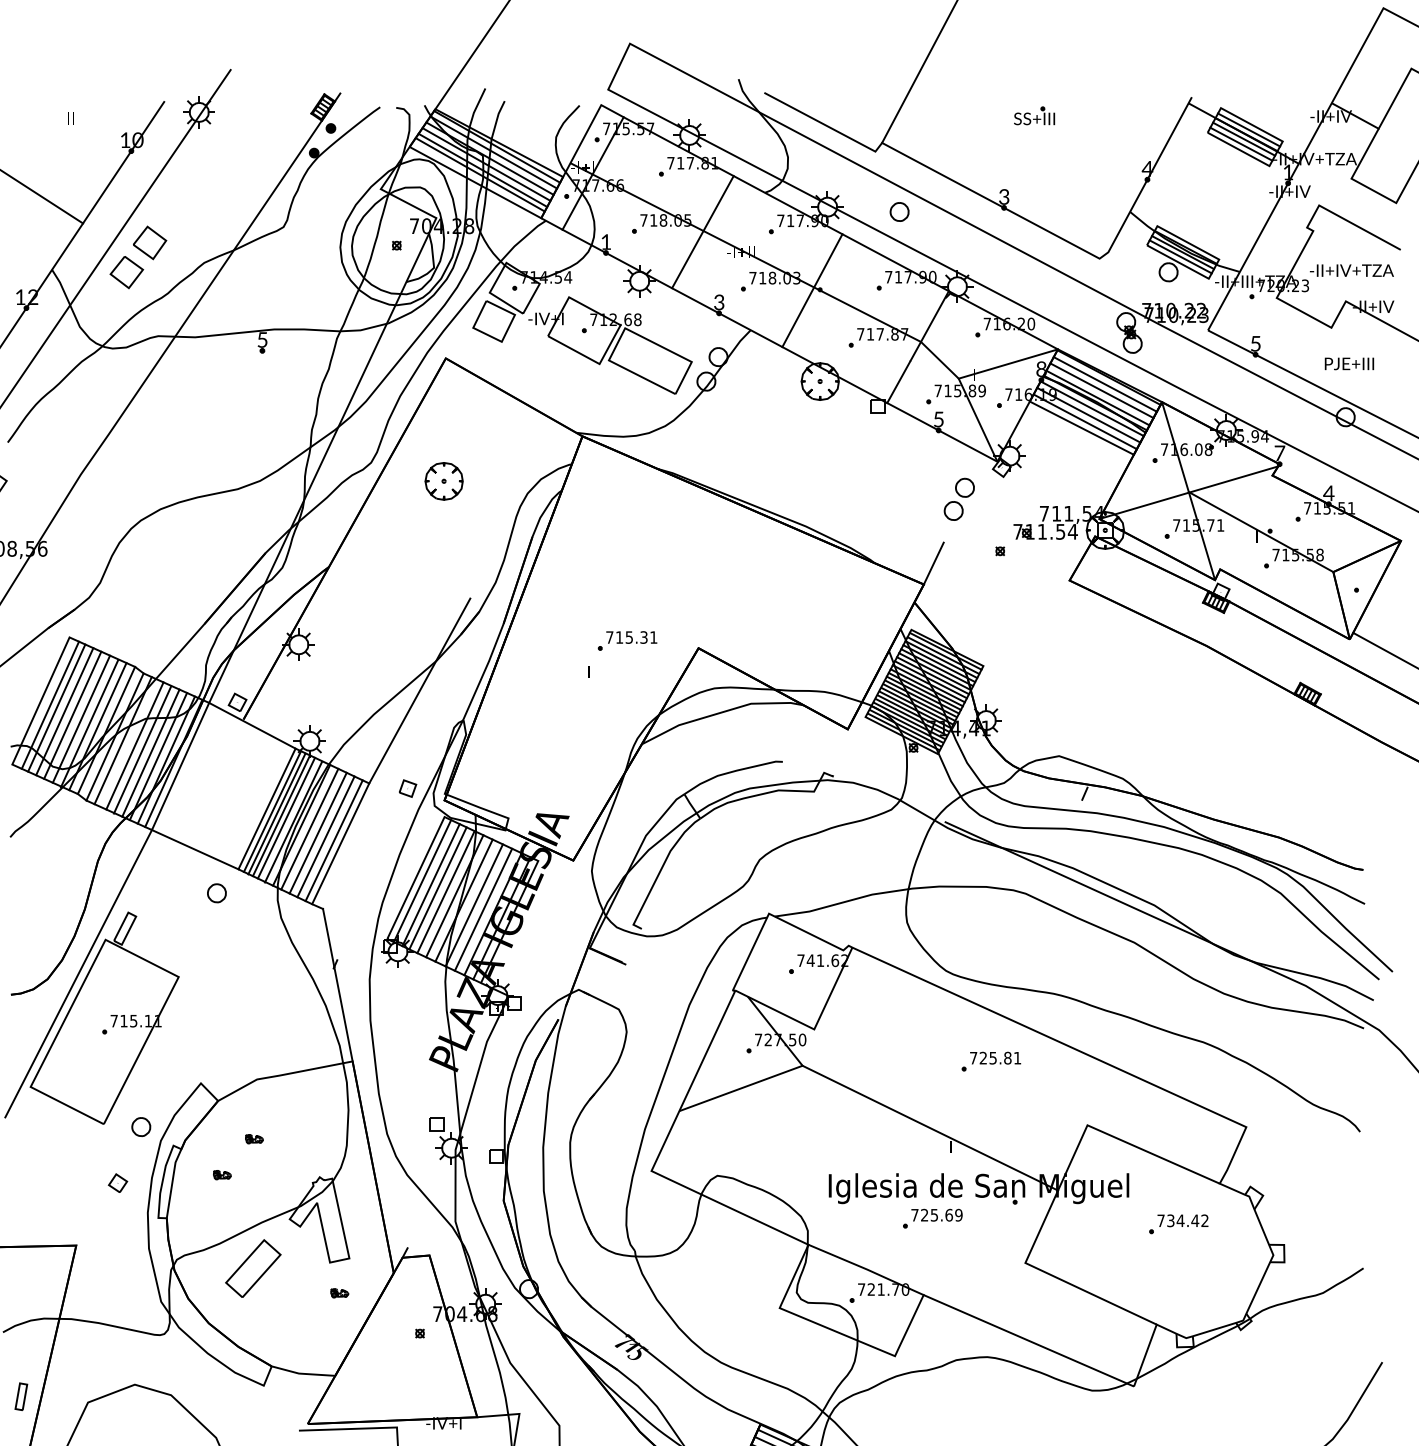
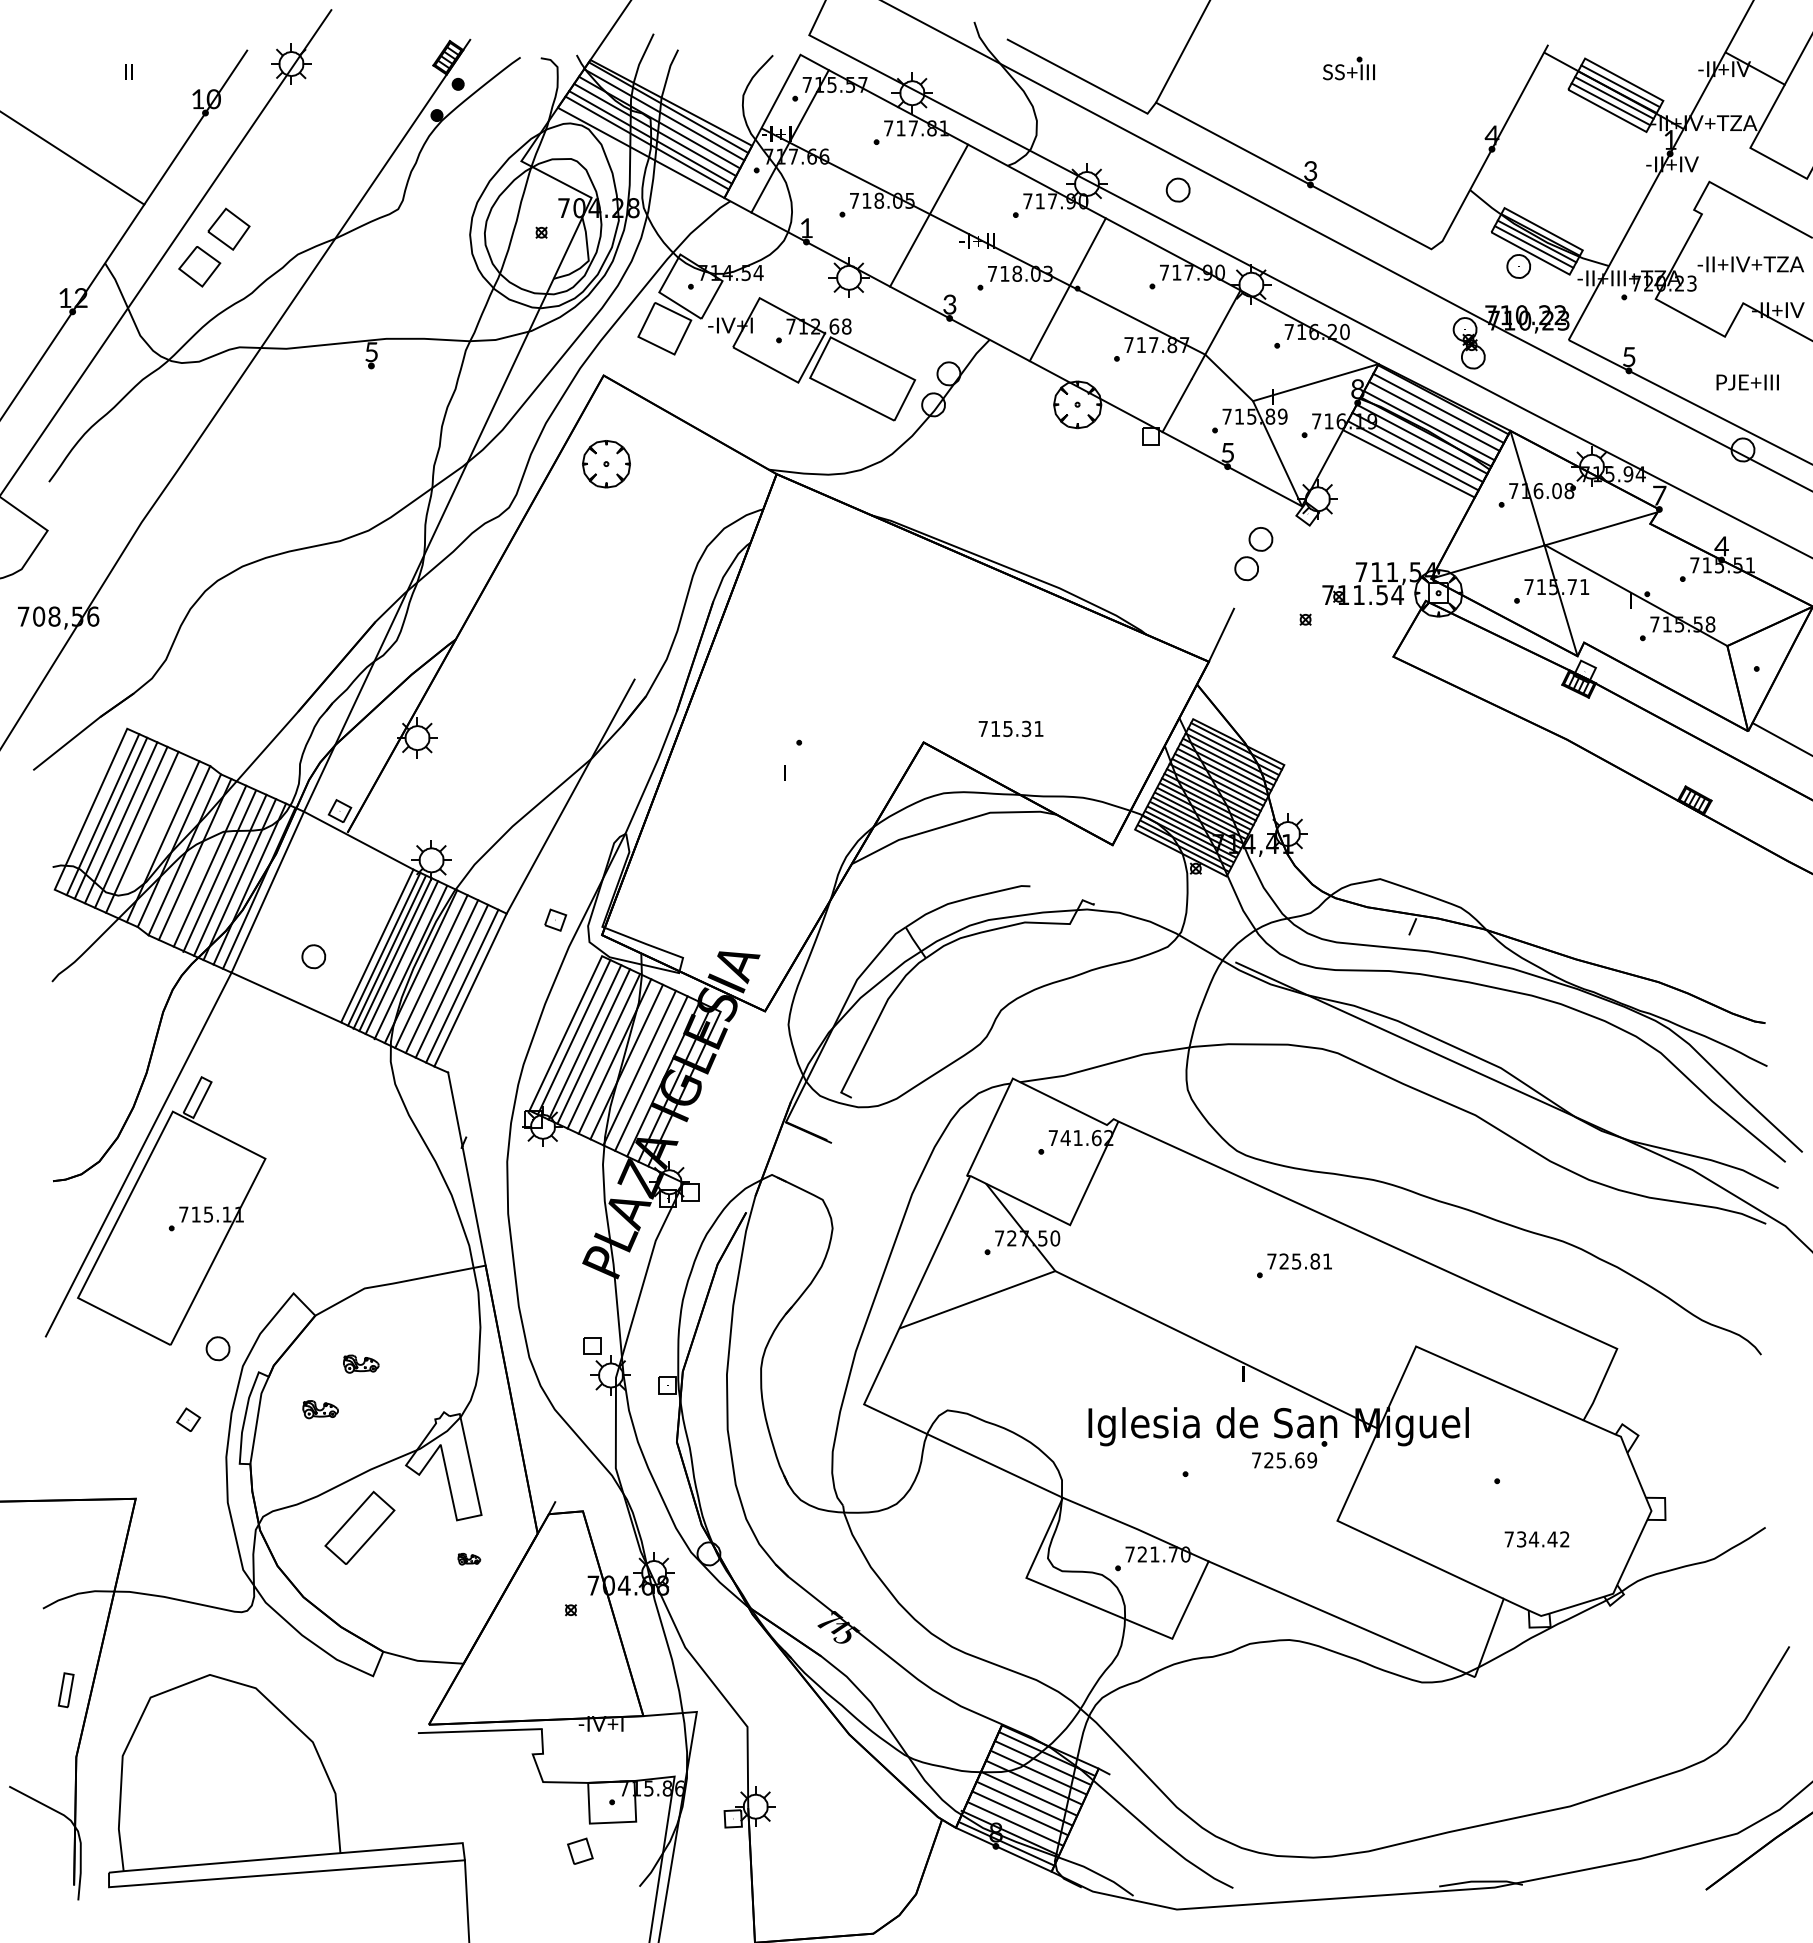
part: (444, 481) -> (606, 464), moved
text: (631, 637) -> (1010, 728), moved
line: (89, 723) -> (152, 837), removed
part: (216, 893) -> (313, 956), moved
part: (254, 1138) -> (361, 1363), size x1.6
part: (222, 1175) -> (320, 1409), size x1.6
text: (936, 1215) -> (1284, 1460), moved
text: (1182, 1220) -> (1536, 1539), moved

